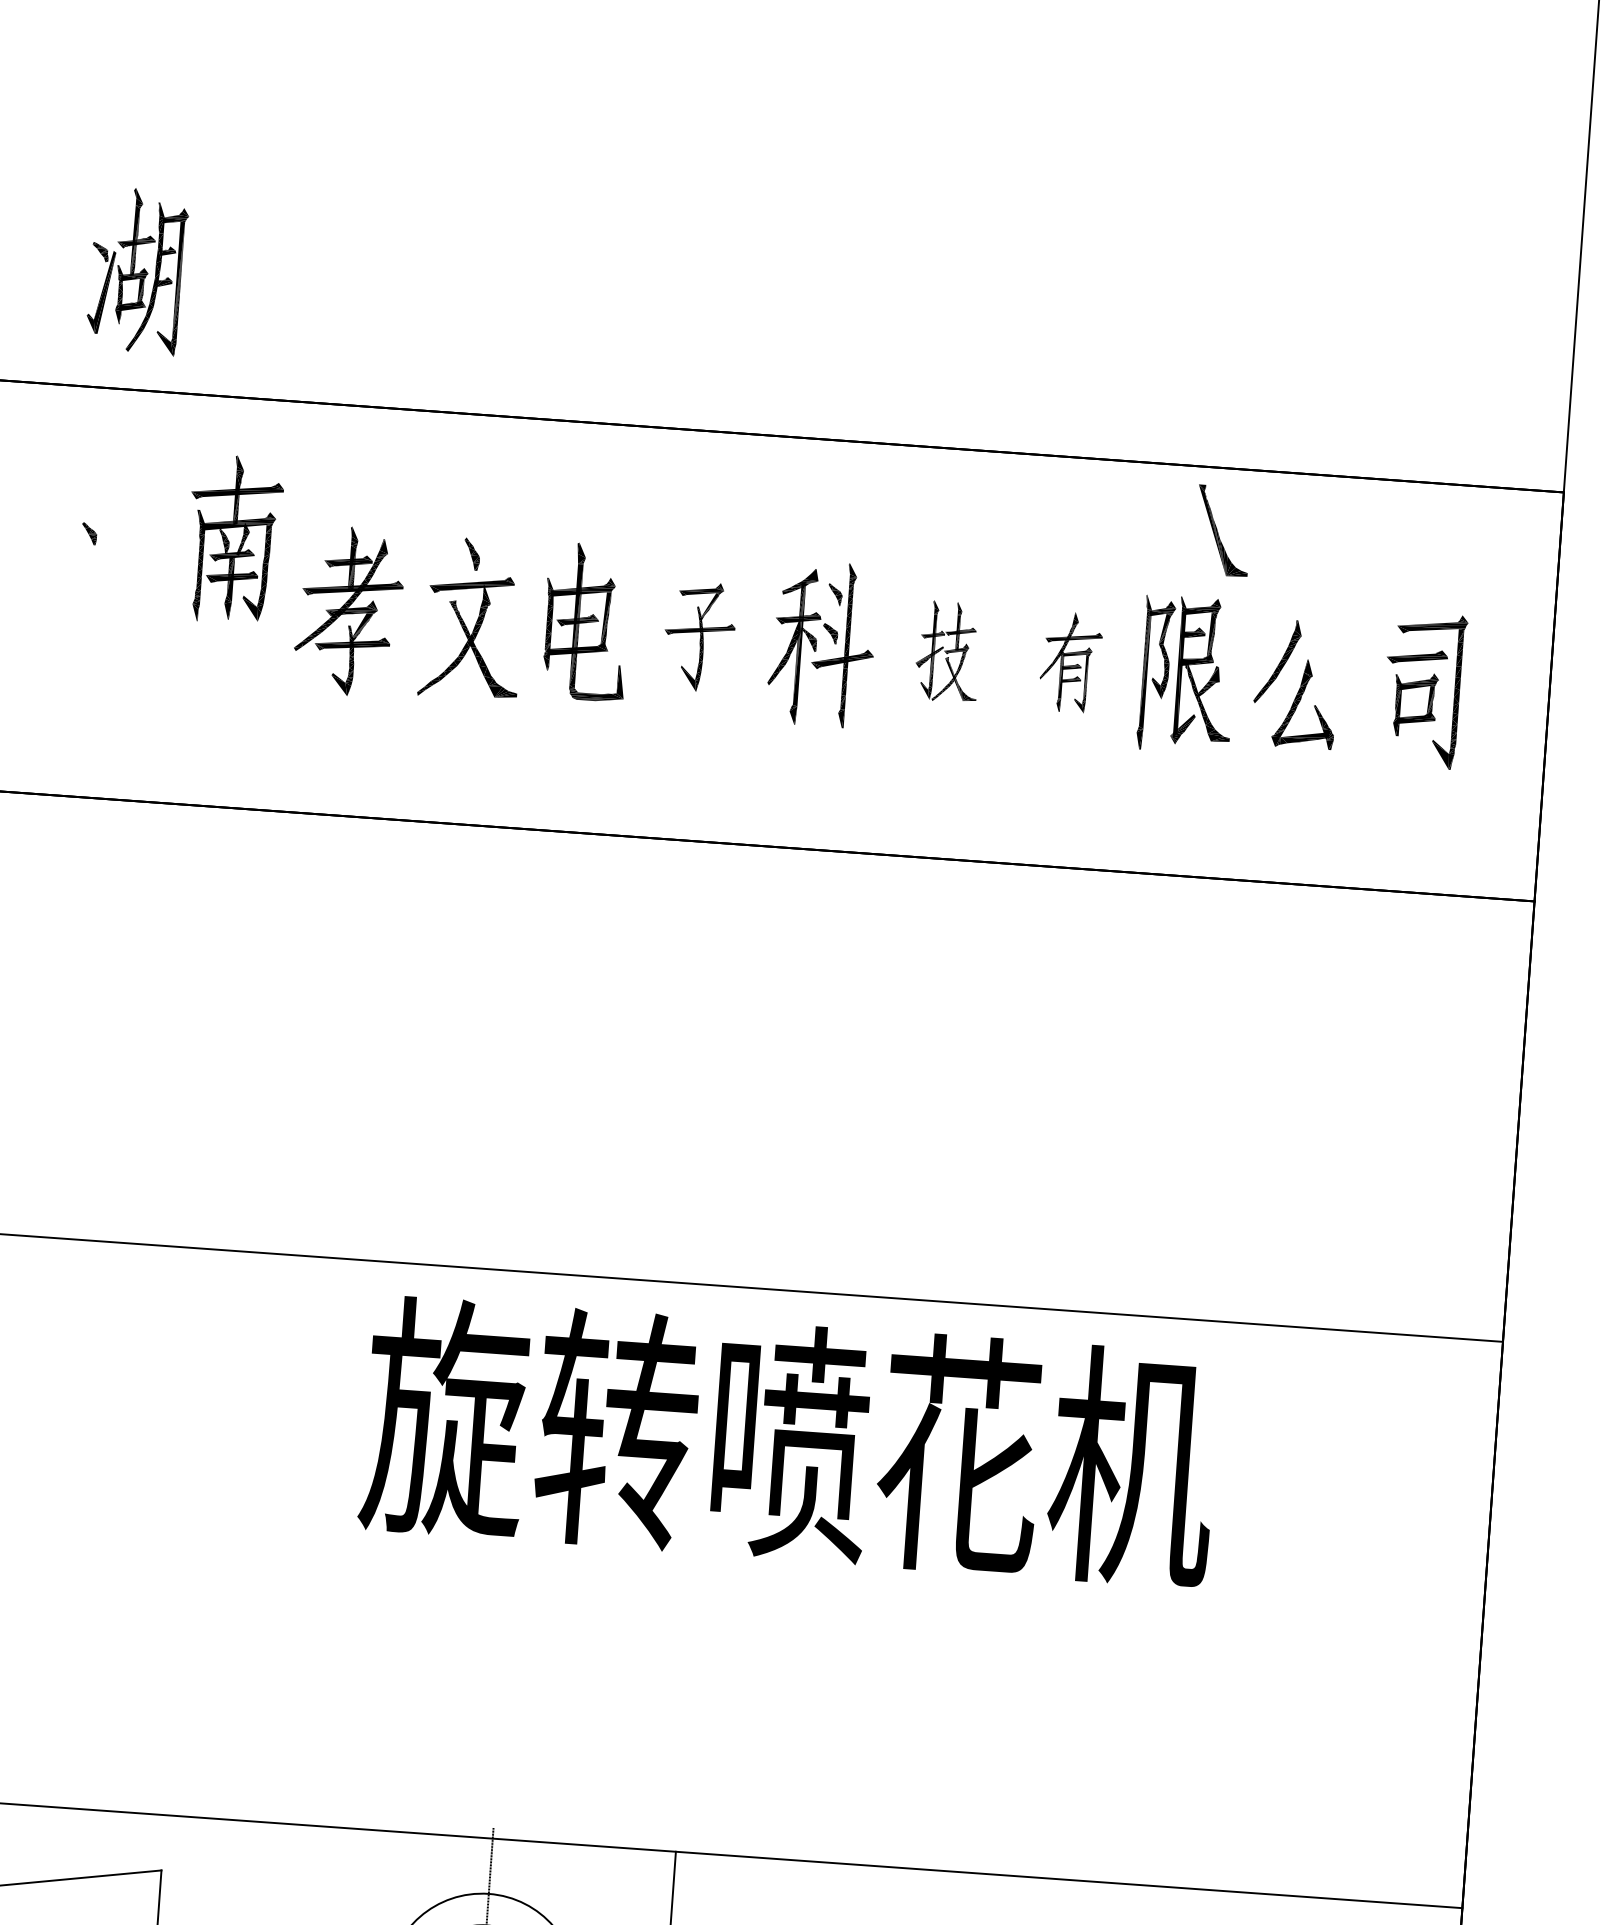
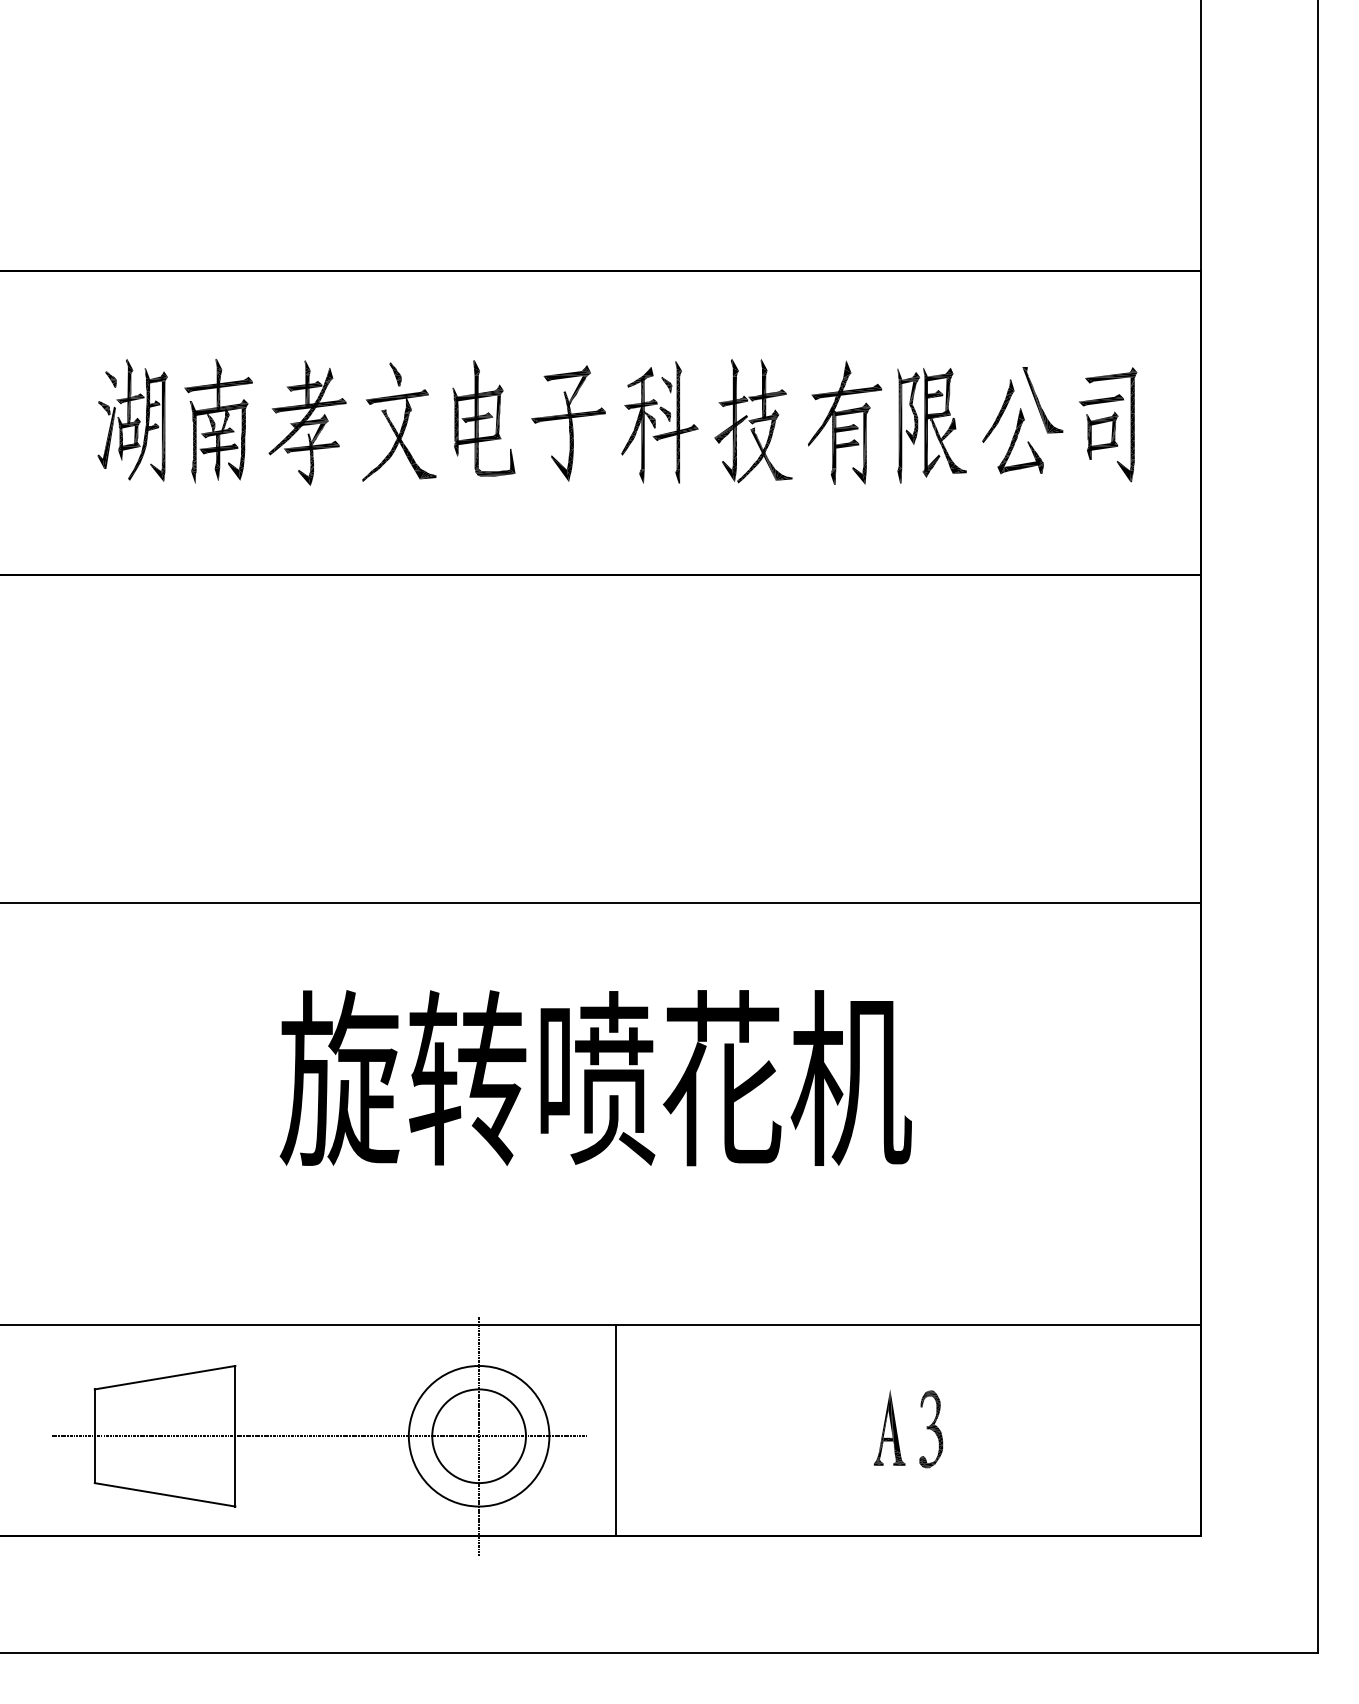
part: (137, 271) -> (132, 420), moved
part: (1222, 531) -> (1042, 400), moved
part: (234, 538) -> (218, 420), moved
part: (699, 636) -> (568, 423), size x1.43
part: (948, 652) -> (753, 421), size x1.67
part: (1070, 662) -> (844, 422), size x1.67
text: (788, 1442) -> (595, 1078), moved

